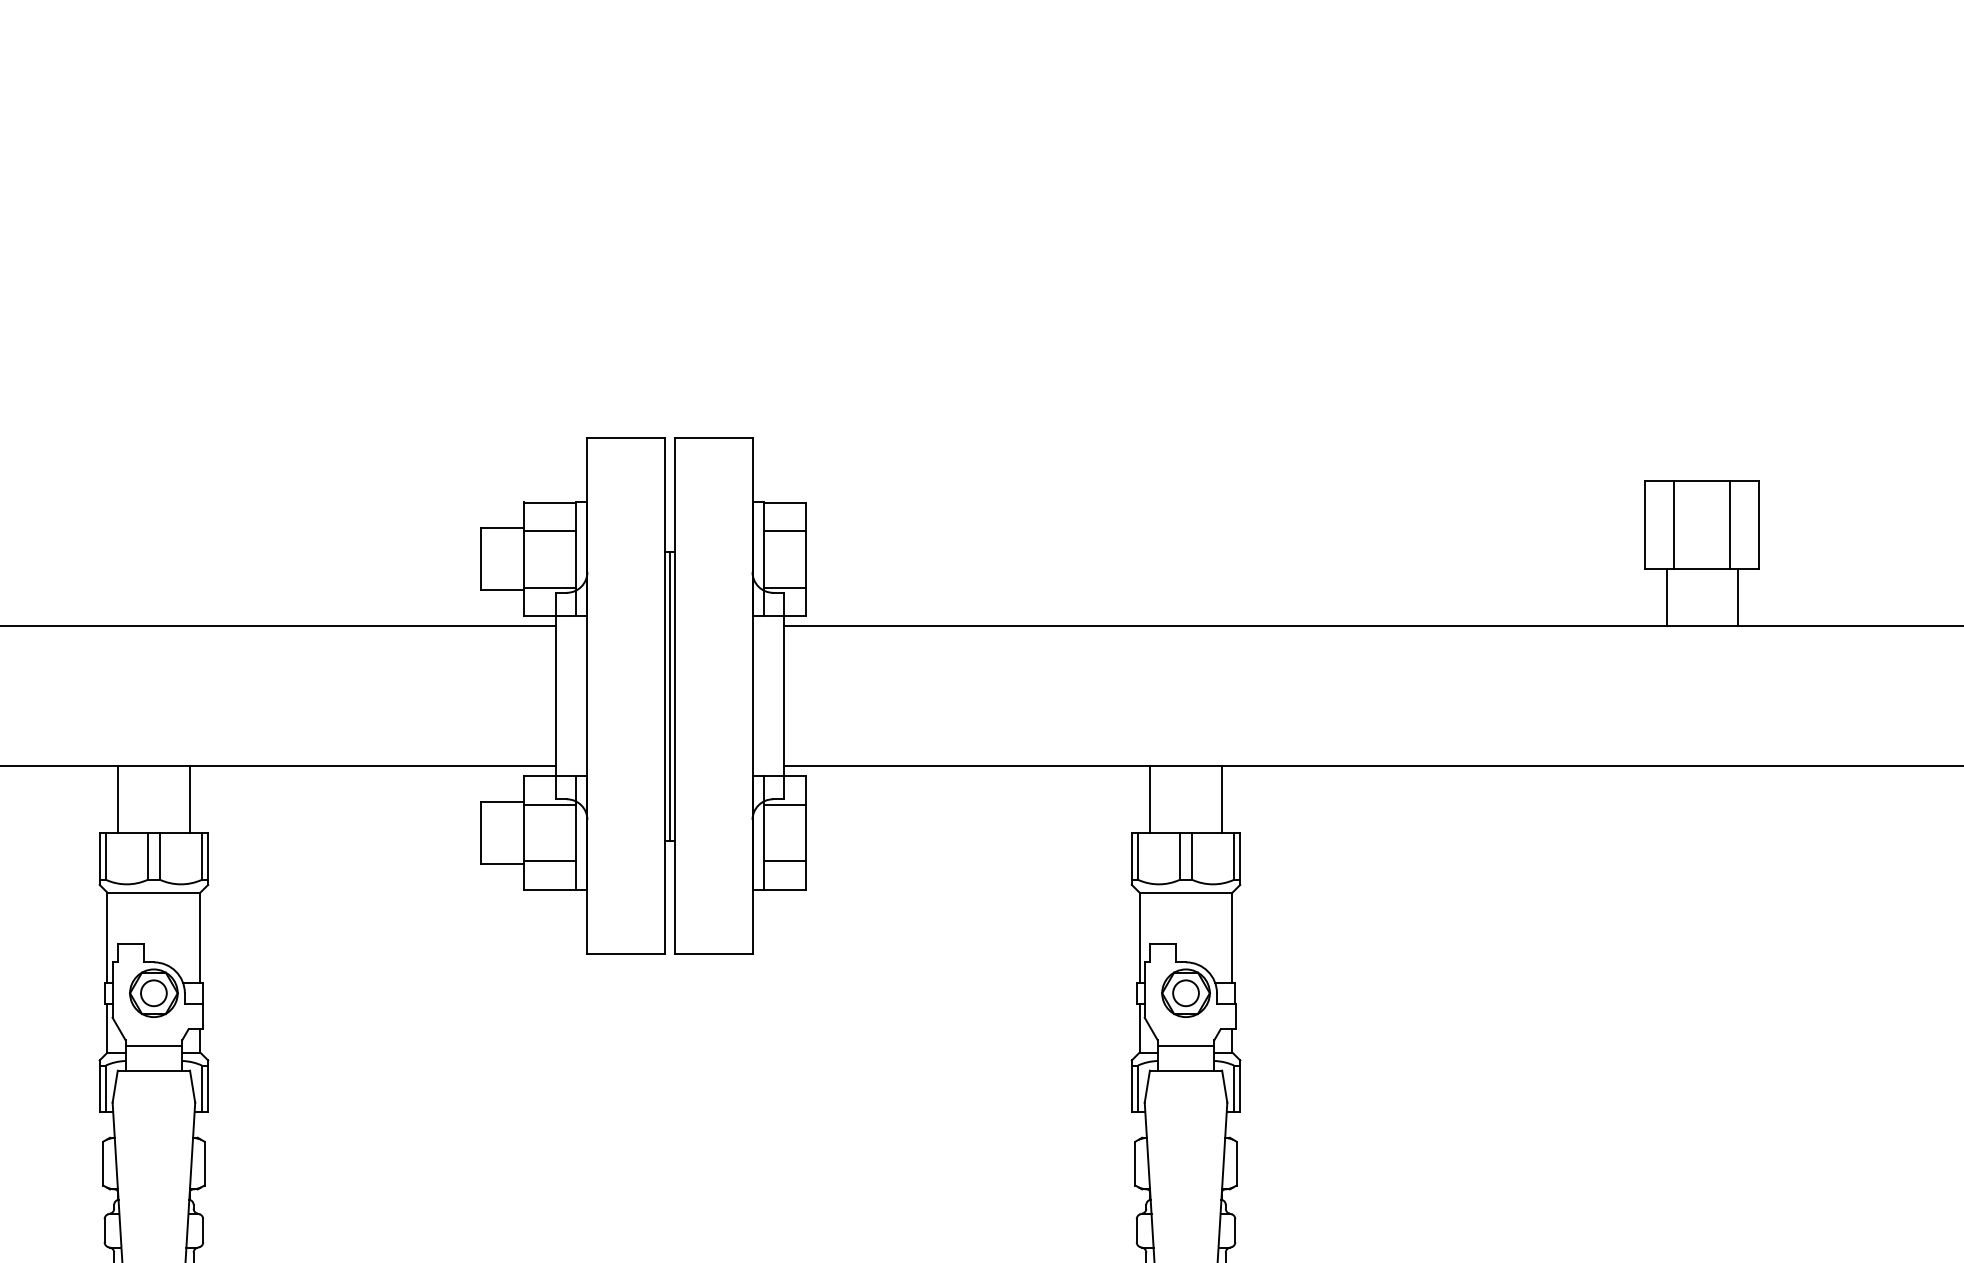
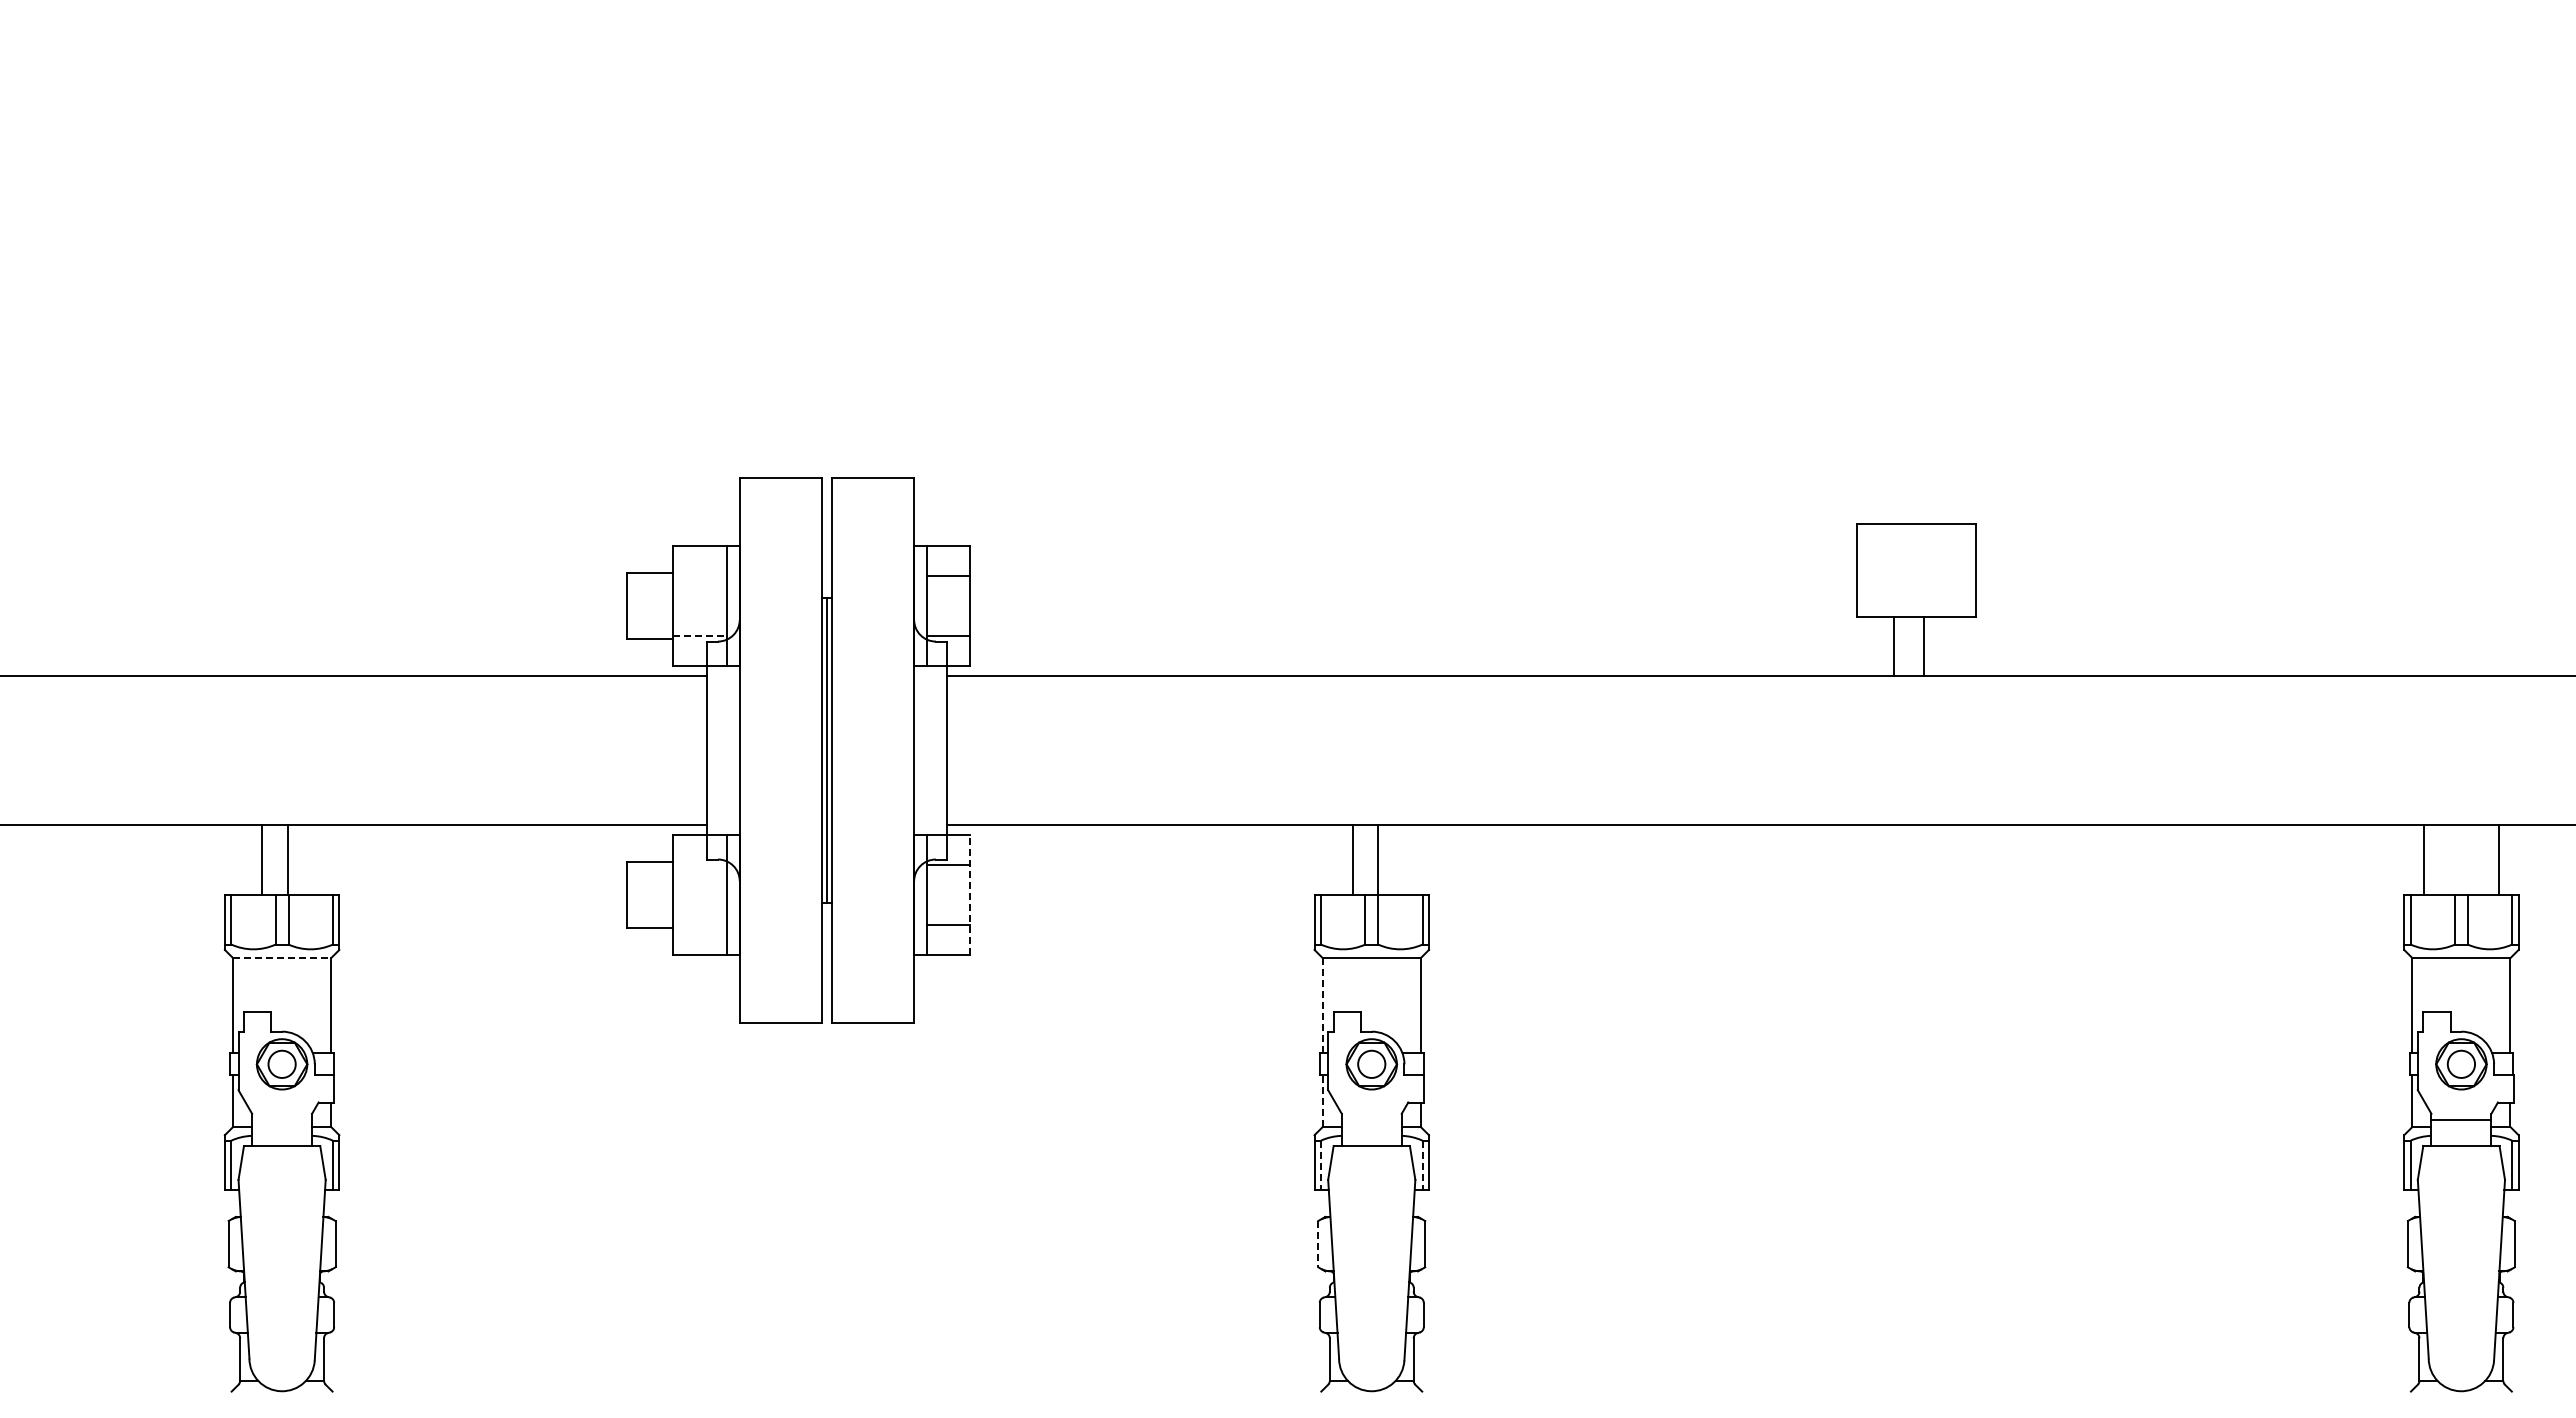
line: (1673, 524) -> (1886, 569), removed
line: (1730, 524) -> (1946, 569), removed
line: (549, 531) -> (699, 576), removed
line: (550, 587) -> (700, 635), solid -> dashed
line: (1666, 597) -> (1924, 646), moved
line: (1737, 597) -> (1894, 646), moved
line: (118, 799) -> (287, 859), moved
line: (189, 799) -> (261, 859), moved
line: (1150, 799) -> (1378, 859), moved
line: (1221, 799) -> (1353, 859), moved
line: (549, 804) -> (699, 865), removed
line: (805, 833) -> (970, 895), solid -> dashed
line: (549, 860) -> (699, 924), removed
line: (154, 893) -> (282, 958), solid -> dashed
line: (1139, 937) -> (1322, 1005), solid -> dashed
line: (1139, 1028) -> (1322, 1101), solid -> dashed
line: (154, 1046) -> (282, 1120), removed
line: (1185, 1046) -> (1371, 1120), removed
line: (1138, 1089) -> (1321, 1165), solid -> dashed
line: (1234, 1089) -> (1422, 1165), solid -> dashed
line: (1135, 1163) -> (1318, 1244), solid -> dashed

